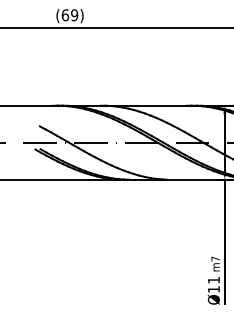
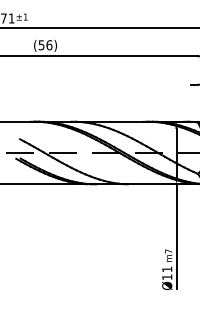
text: (69, 15) -> (45, 45), (69) -> (56)

